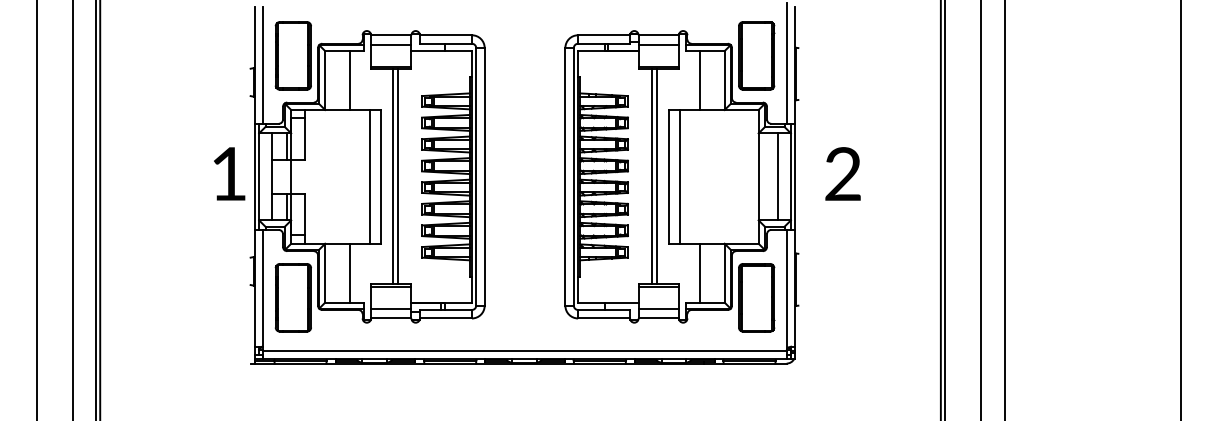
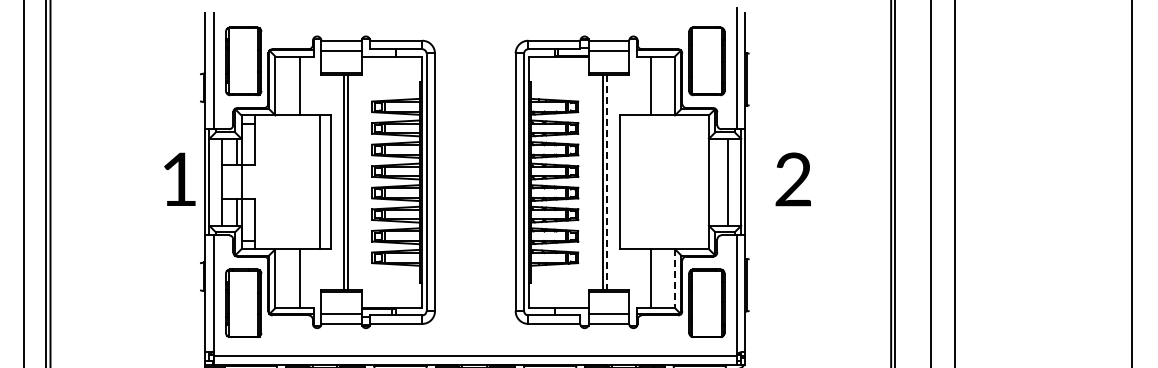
line: (679, 176) -> (629, 181), removed
line: (656, 177) -> (606, 182), solid -> dashed
line: (724, 273) -> (674, 278), solid -> dashed

